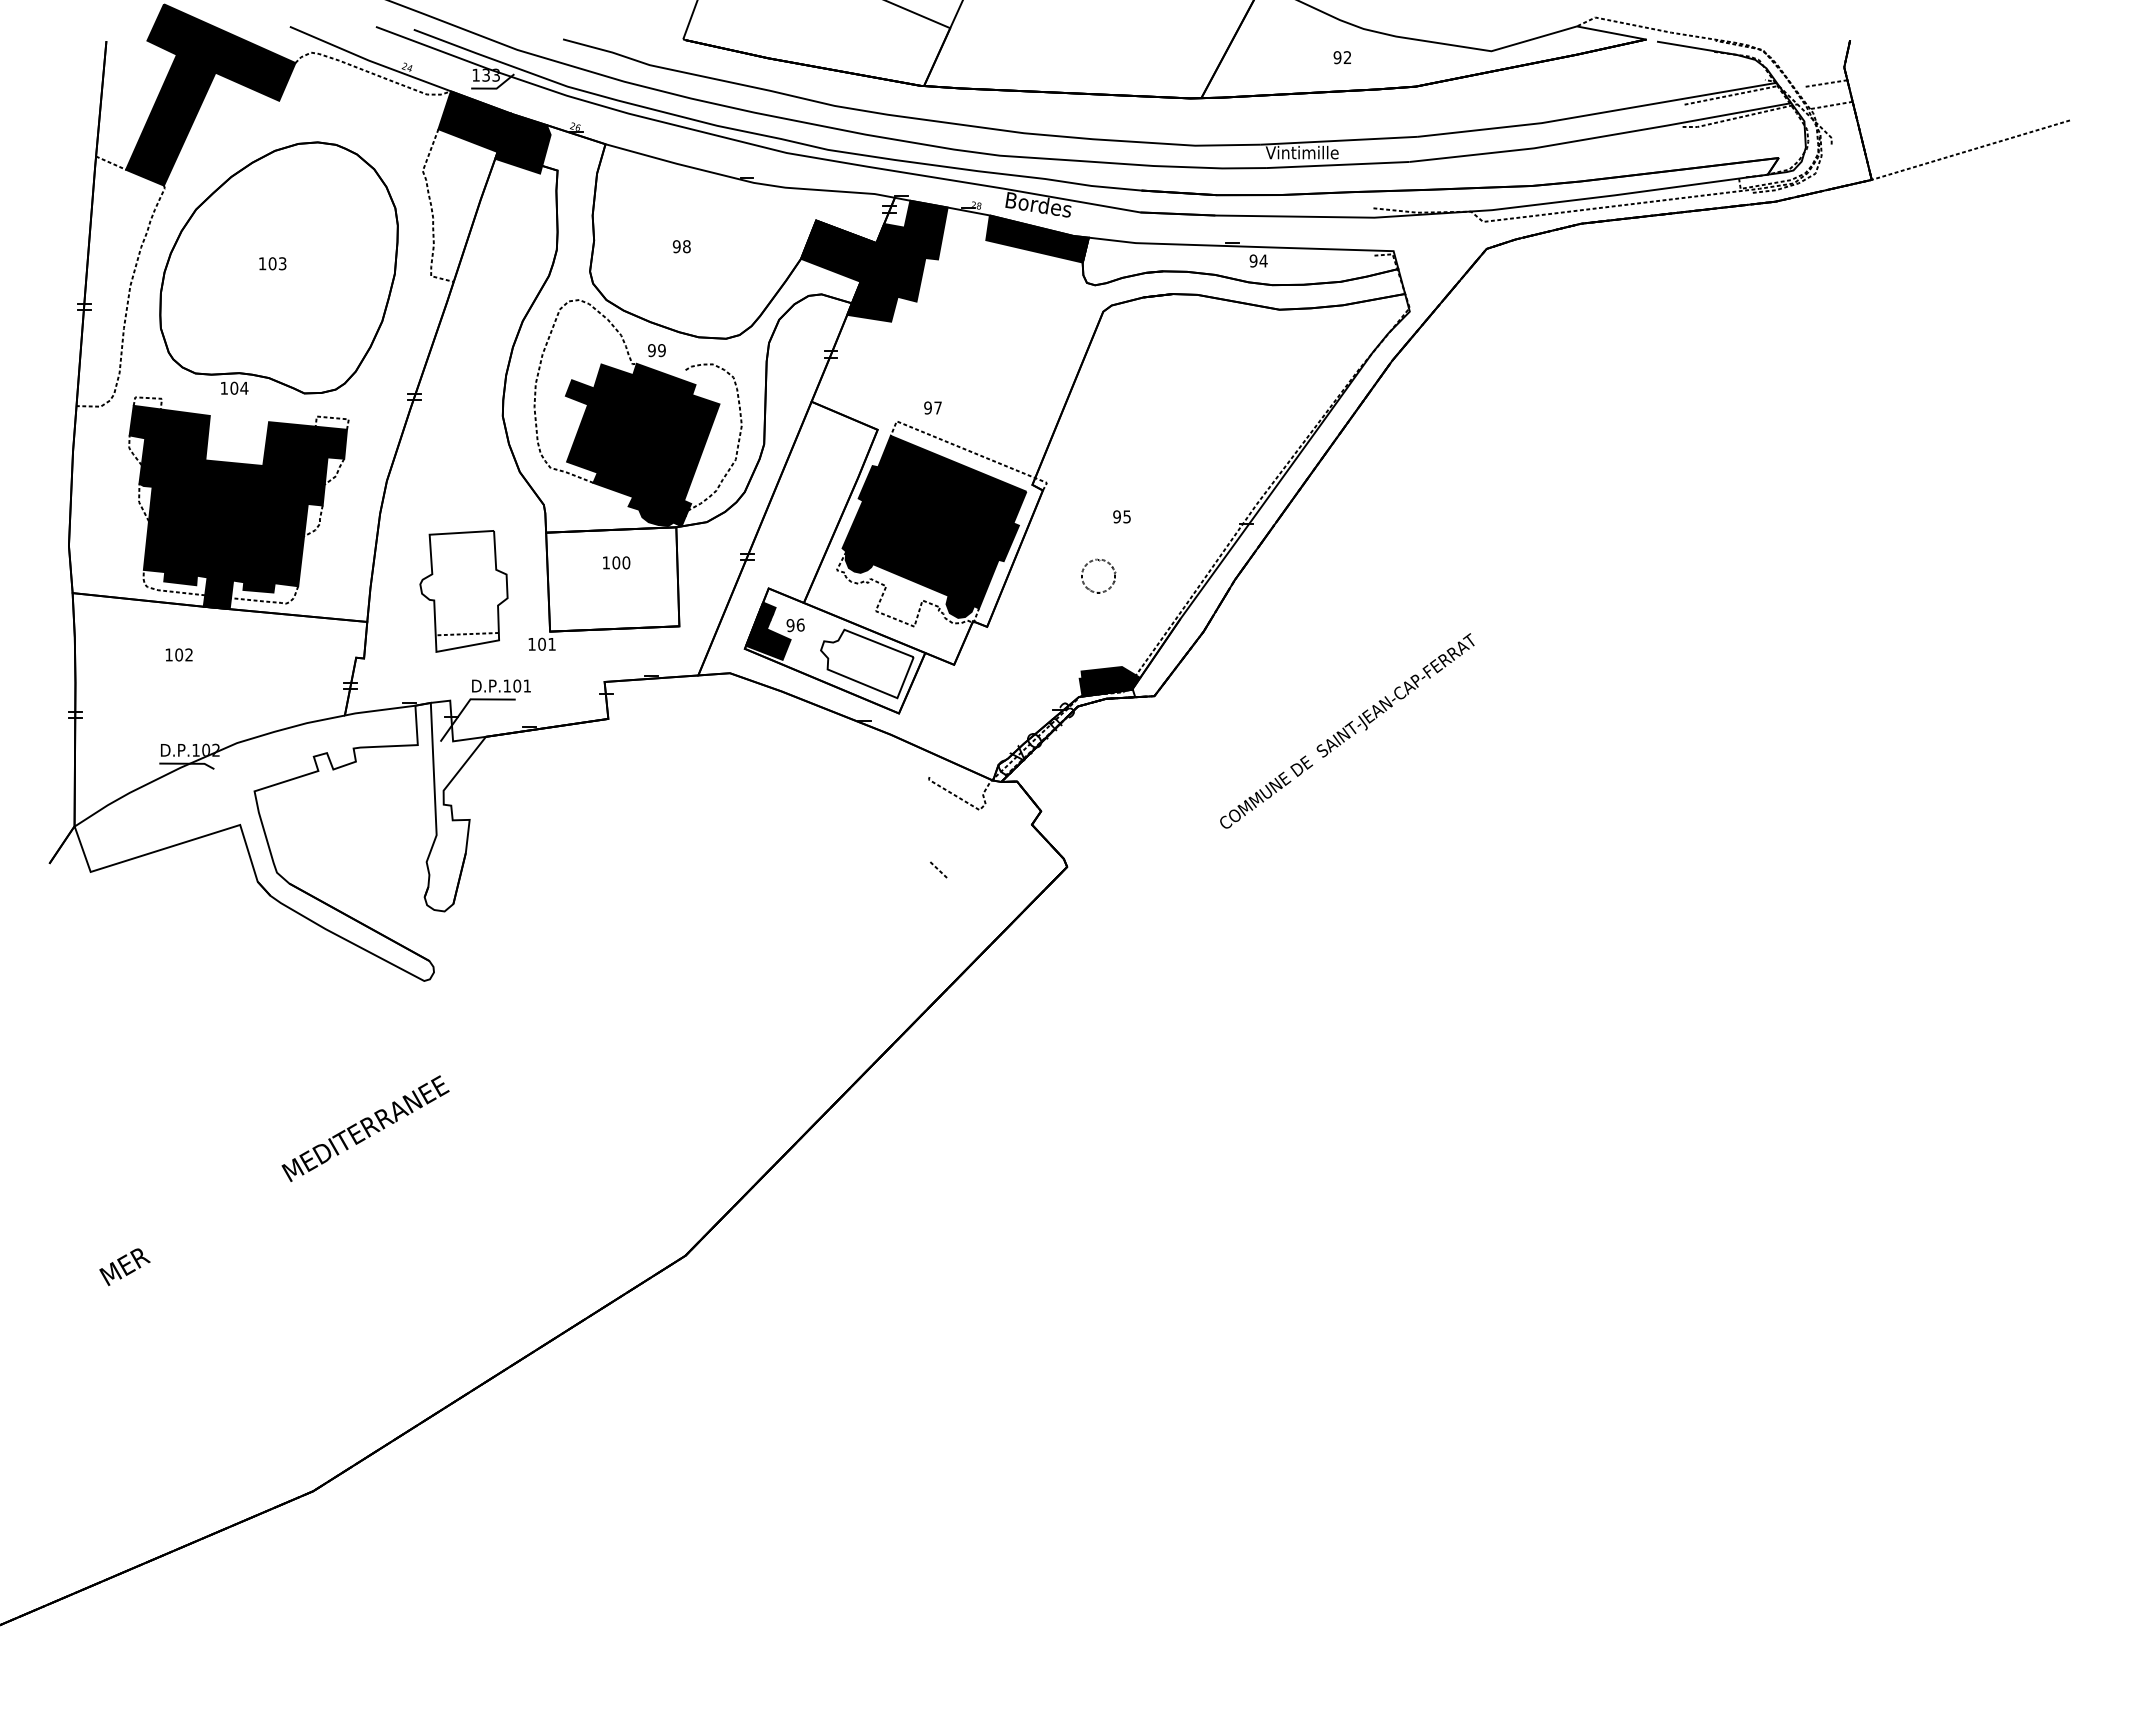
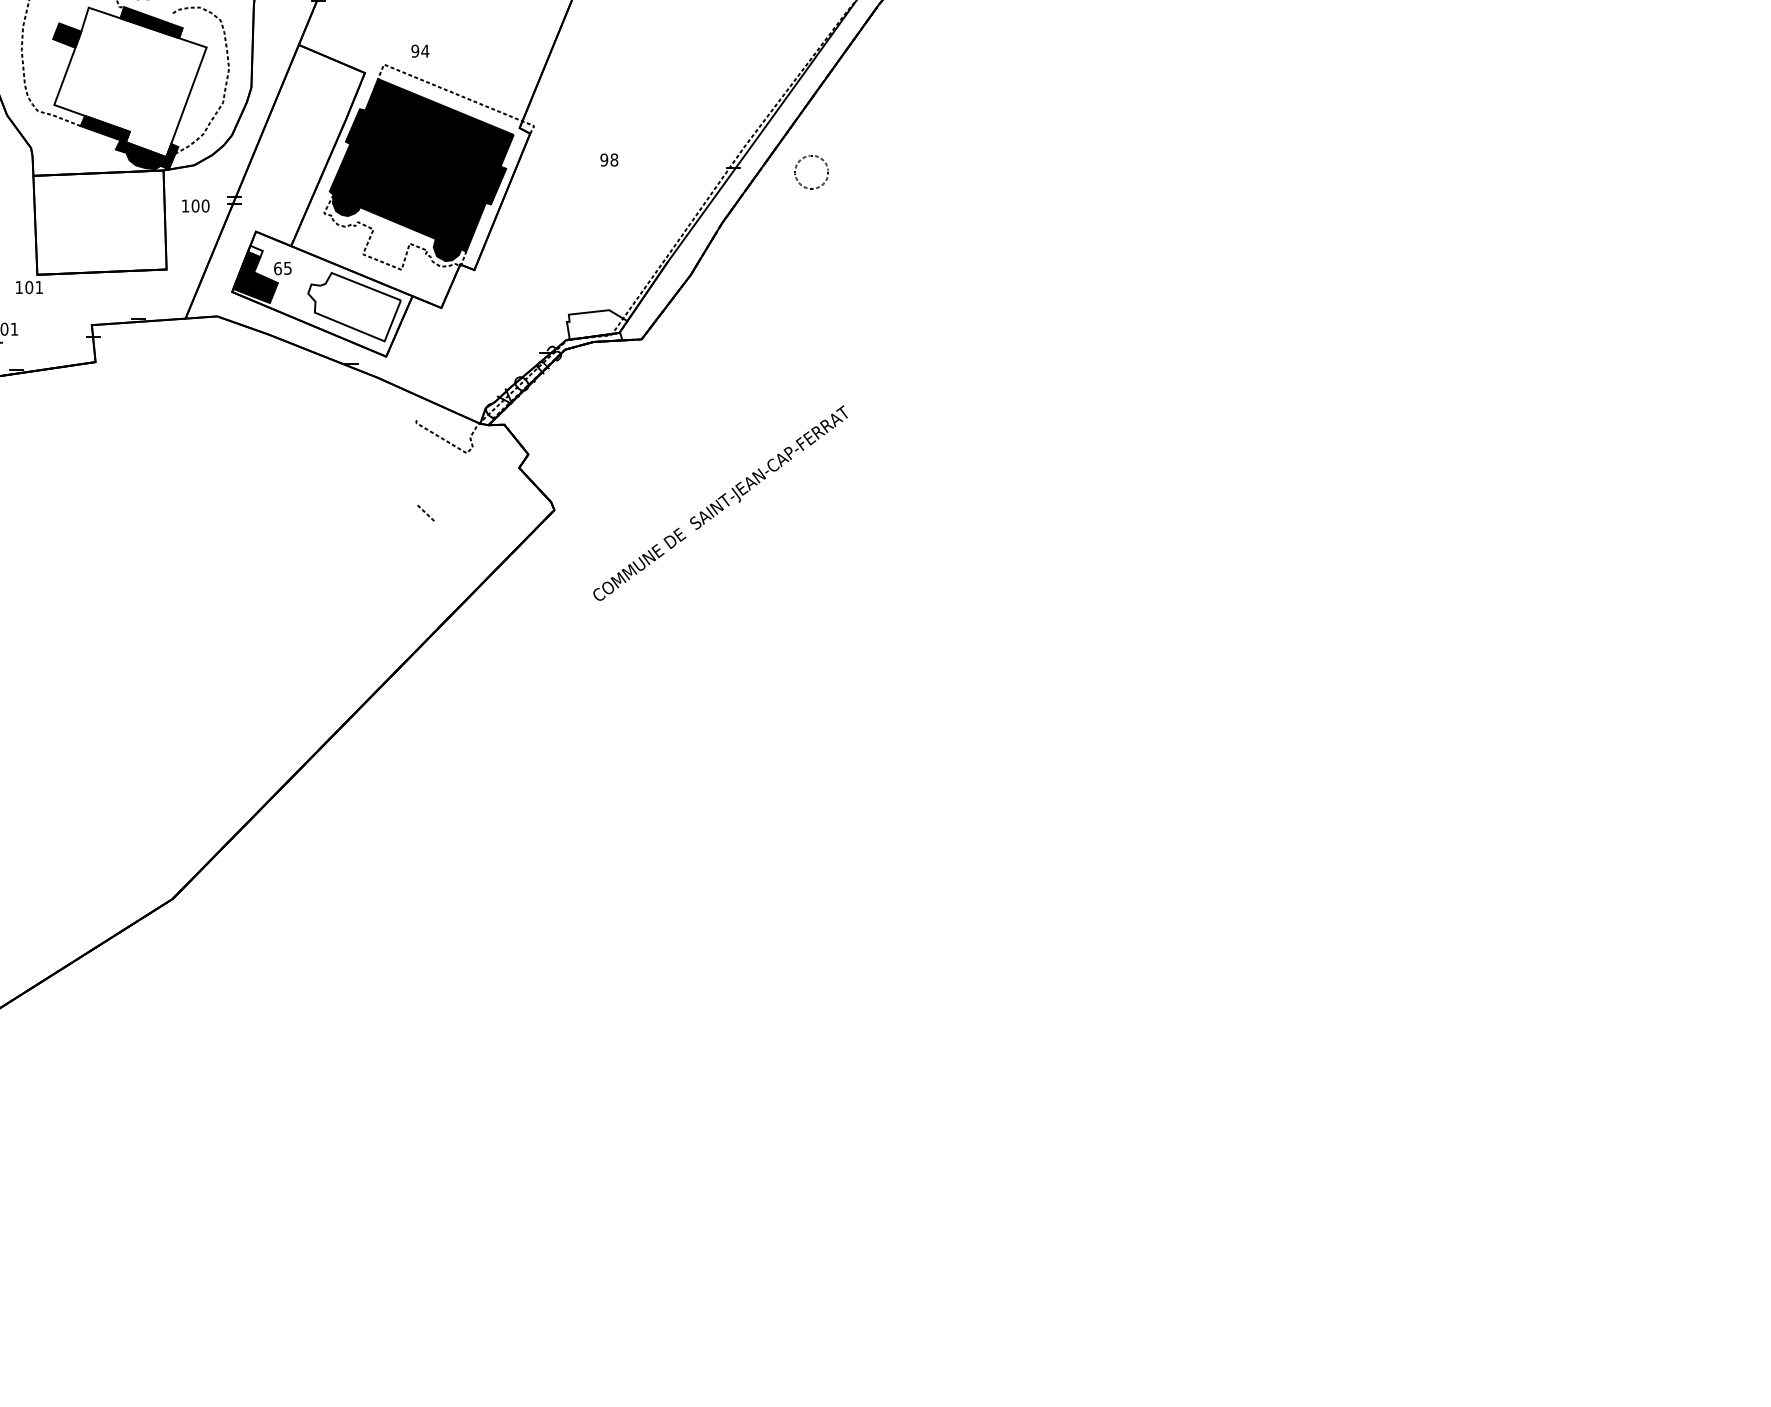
text: (937, 407) -> (424, 50), 97 -> 94
fill: (643, 438) -> (130, 81), removed
text: (1127, 516) -> (614, 159), 95 -> 98
part: (1099, 561) -> (812, 157), moved
text: (616, 562) -> (195, 205), moved
fill: (767, 608) -> (254, 251), removed
text: (795, 625) -> (282, 268), 96 -> 65
fill: (1109, 681) -> (596, 324), removed
text: (1347, 730) -> (720, 502), moved

